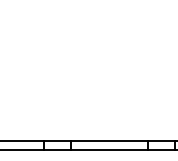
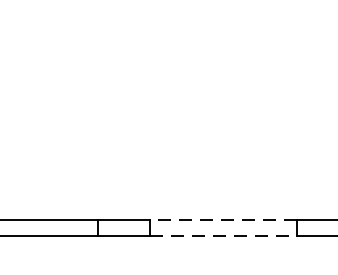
line: (109, 141) -> (223, 220), solid -> dashed
line: (109, 149) -> (223, 235), solid -> dashed

